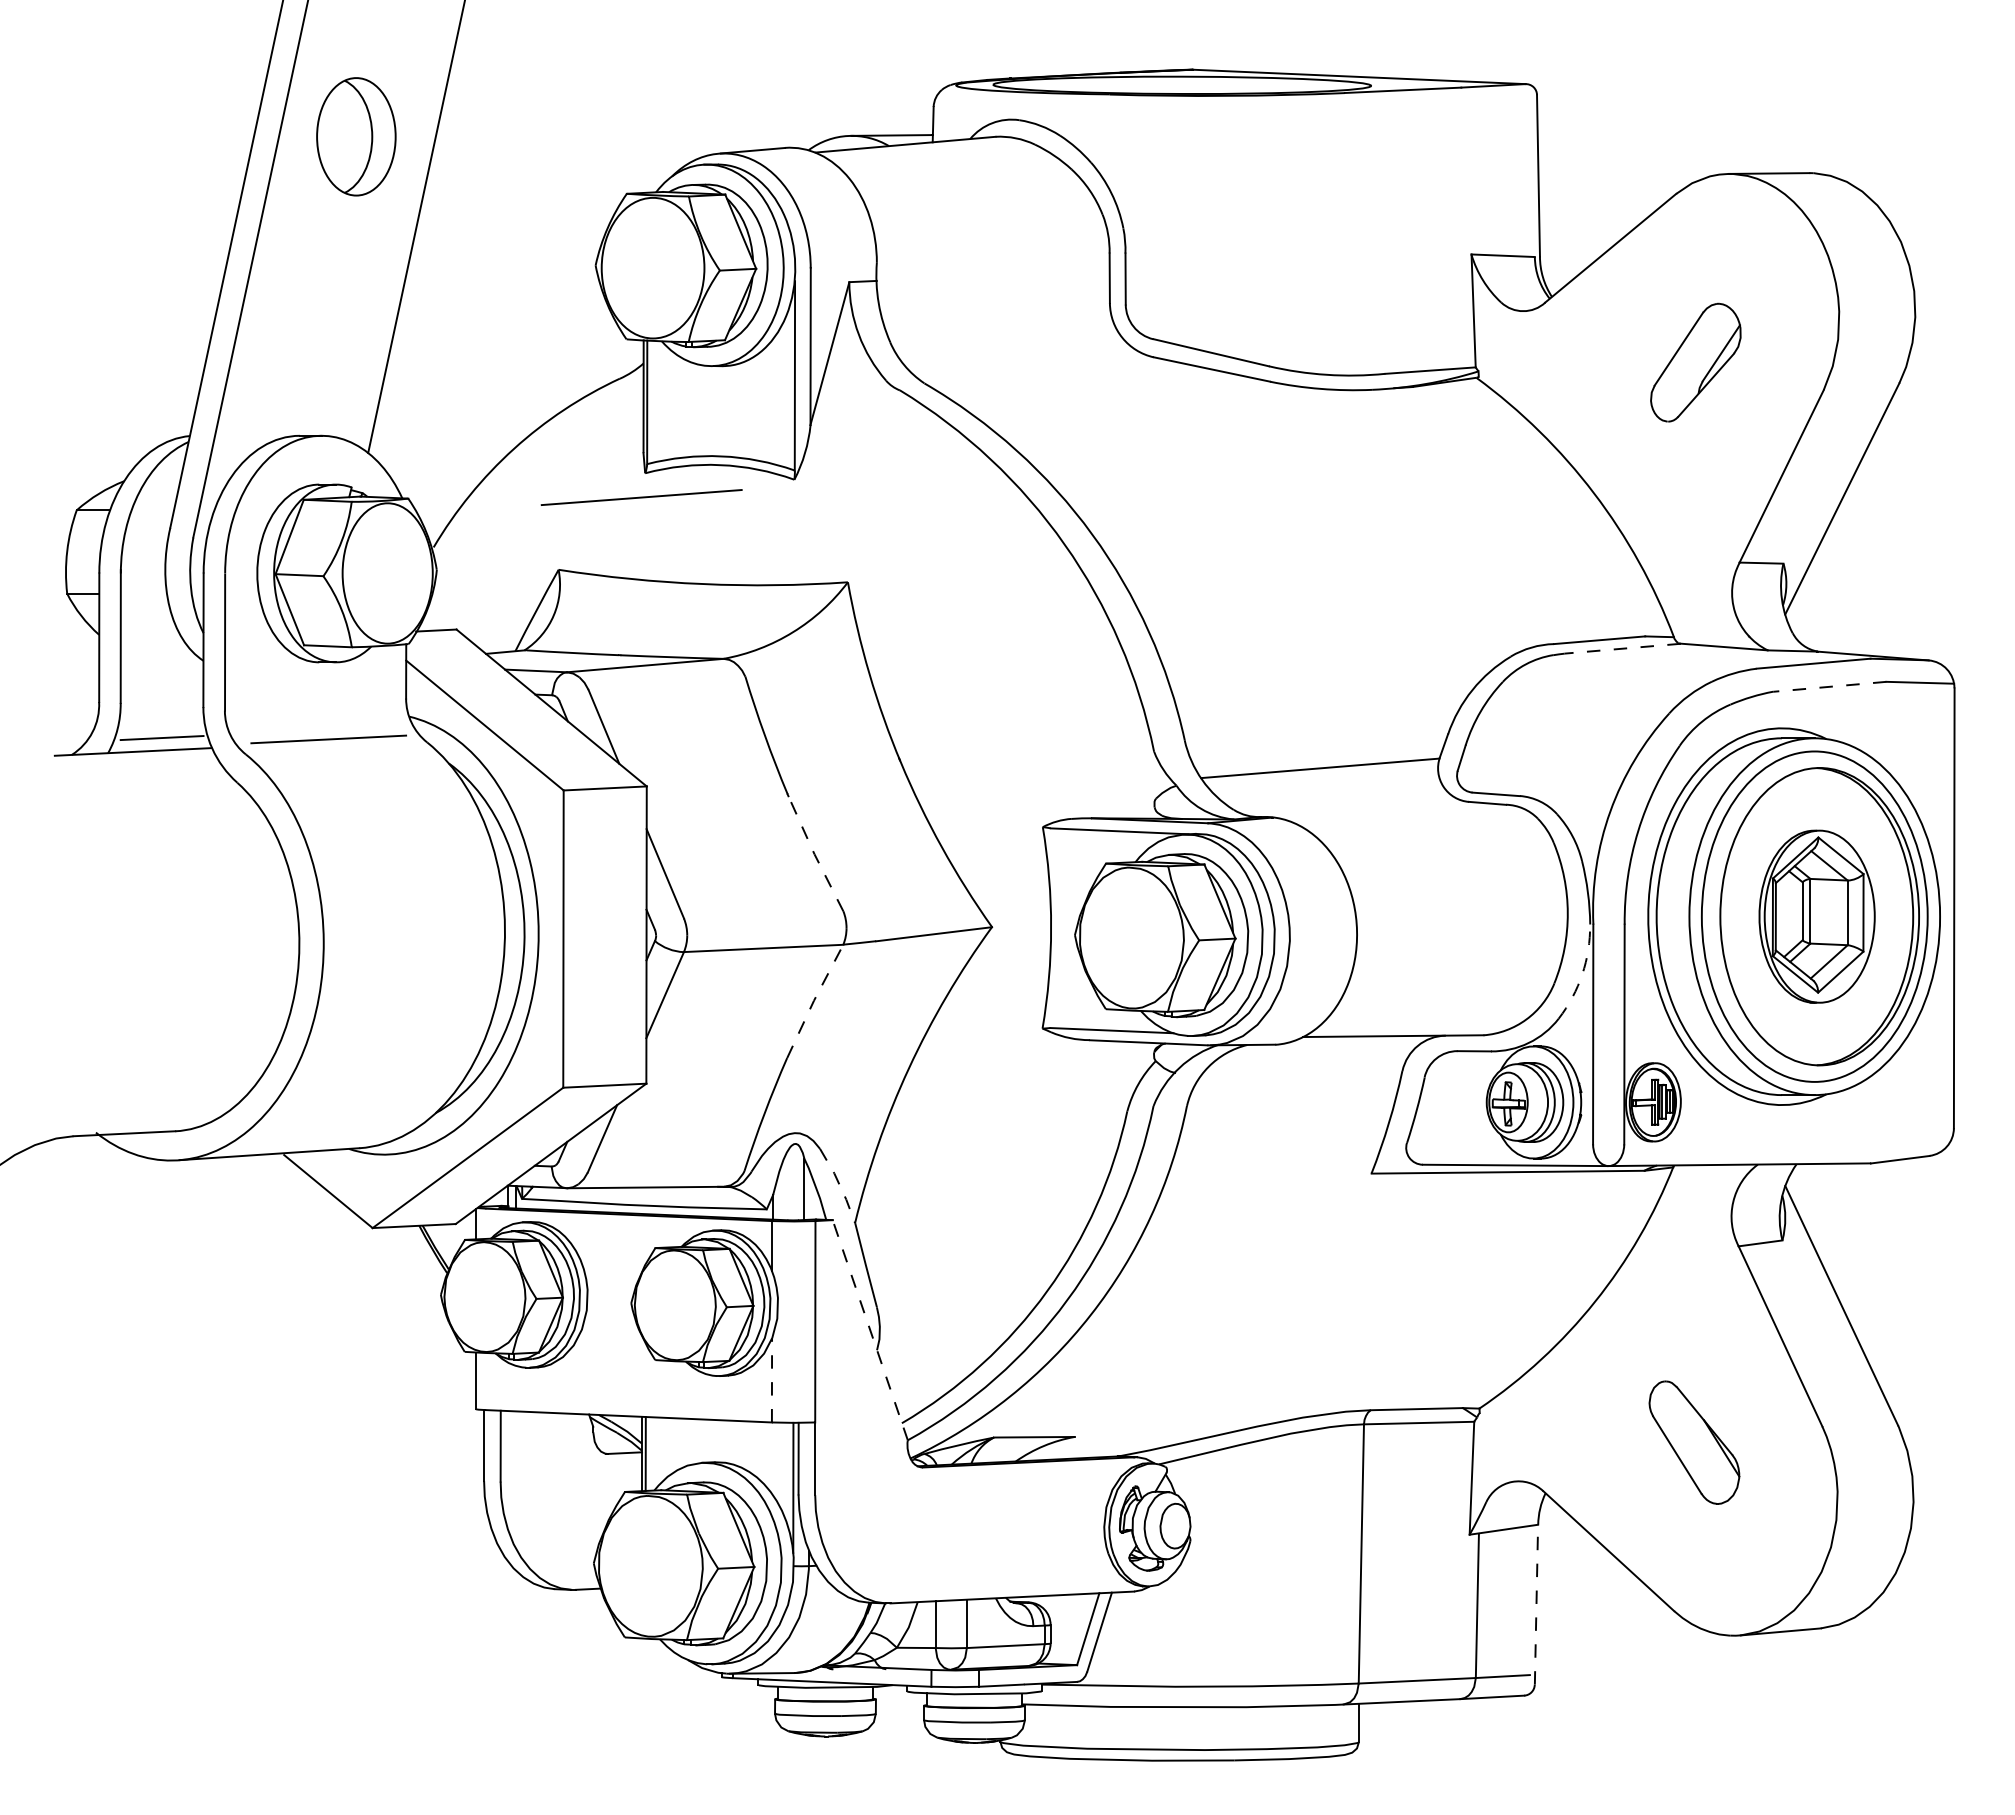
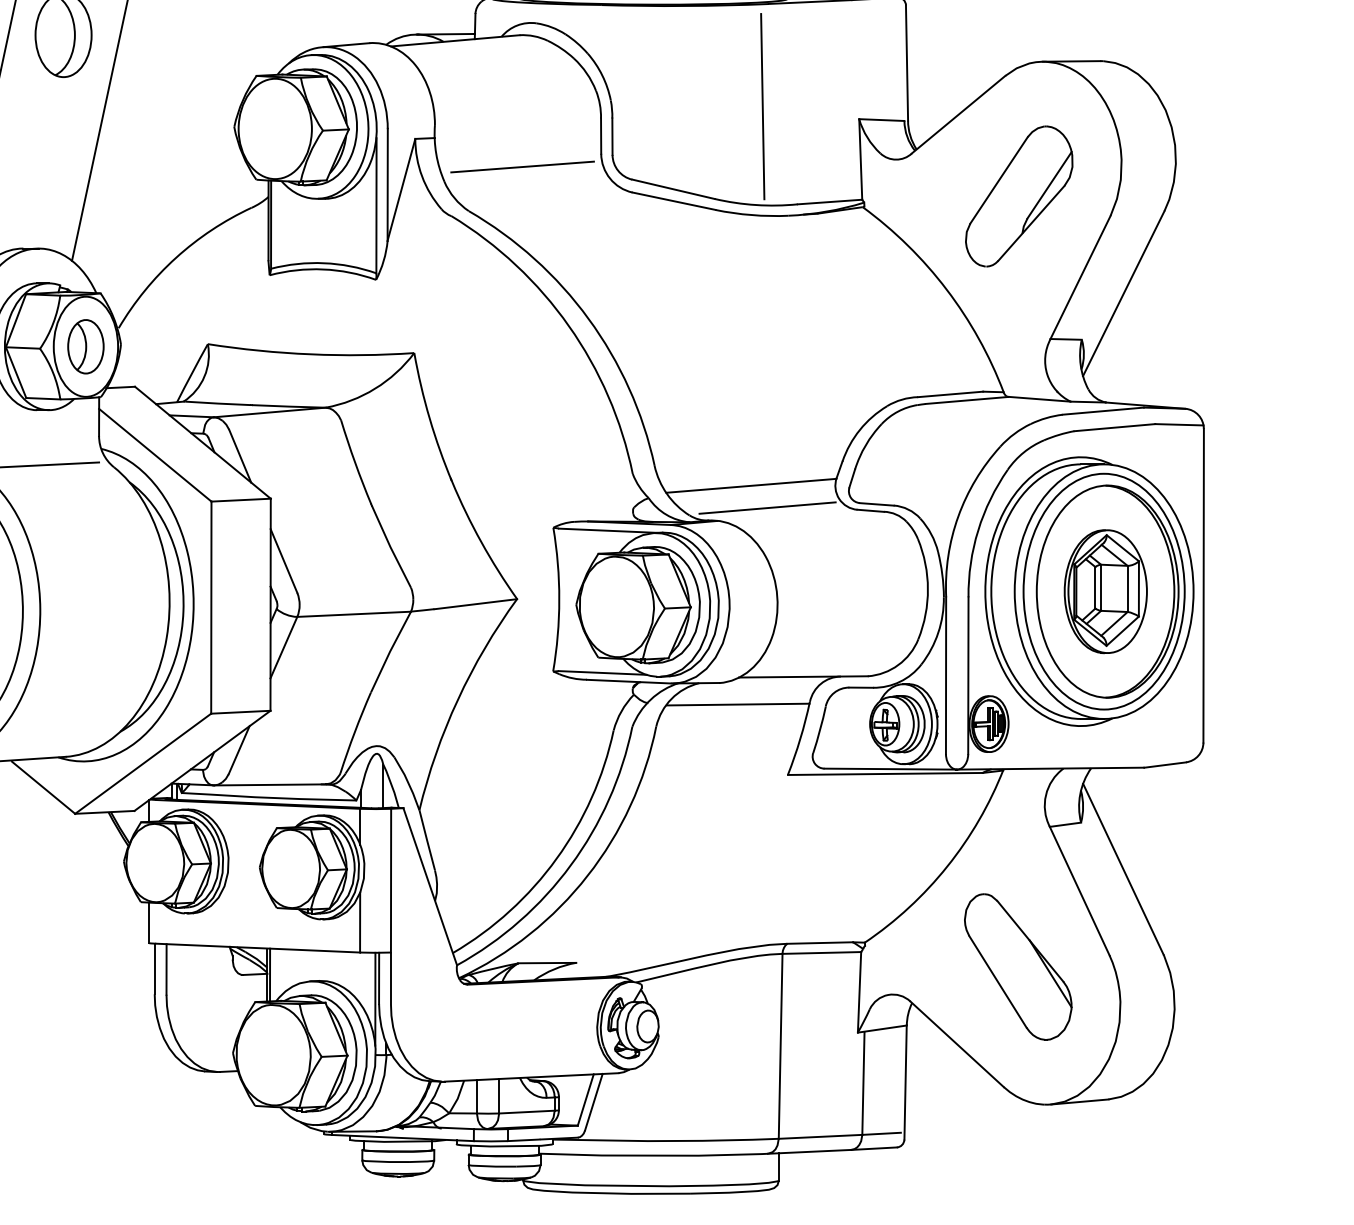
line: (1336, 236) -> (762, 106), added
part: (1695, 362) -> (1019, 196), size x1.67
line: (641, 497) -> (522, 166), moved
part: (387, 573) -> (85, 346), added
line: (1622, 648) -> (966, 400), dashed -> solid
line: (1829, 686) -> (1114, 427), dashed -> solid
line: (1342, 799) -> (767, 508), added
line: (814, 854) -> (390, 547), dashed -> solid
arc: (1582, 974) -> (938, 632), dashed -> solid
line: (814, 1000) -> (390, 651), dashed -> solid
line: (1301, 1074) -> (737, 704), added
line: (839, 1185) -> (408, 783), dashed -> solid
line: (870, 1329) -> (430, 886), dashed -> solid
line: (771, 1380) -> (359, 922), dashed -> solid
part: (1694, 1442) -> (1018, 966), size x1.67
line: (1536, 1604) -> (905, 1082), dashed -> solid

